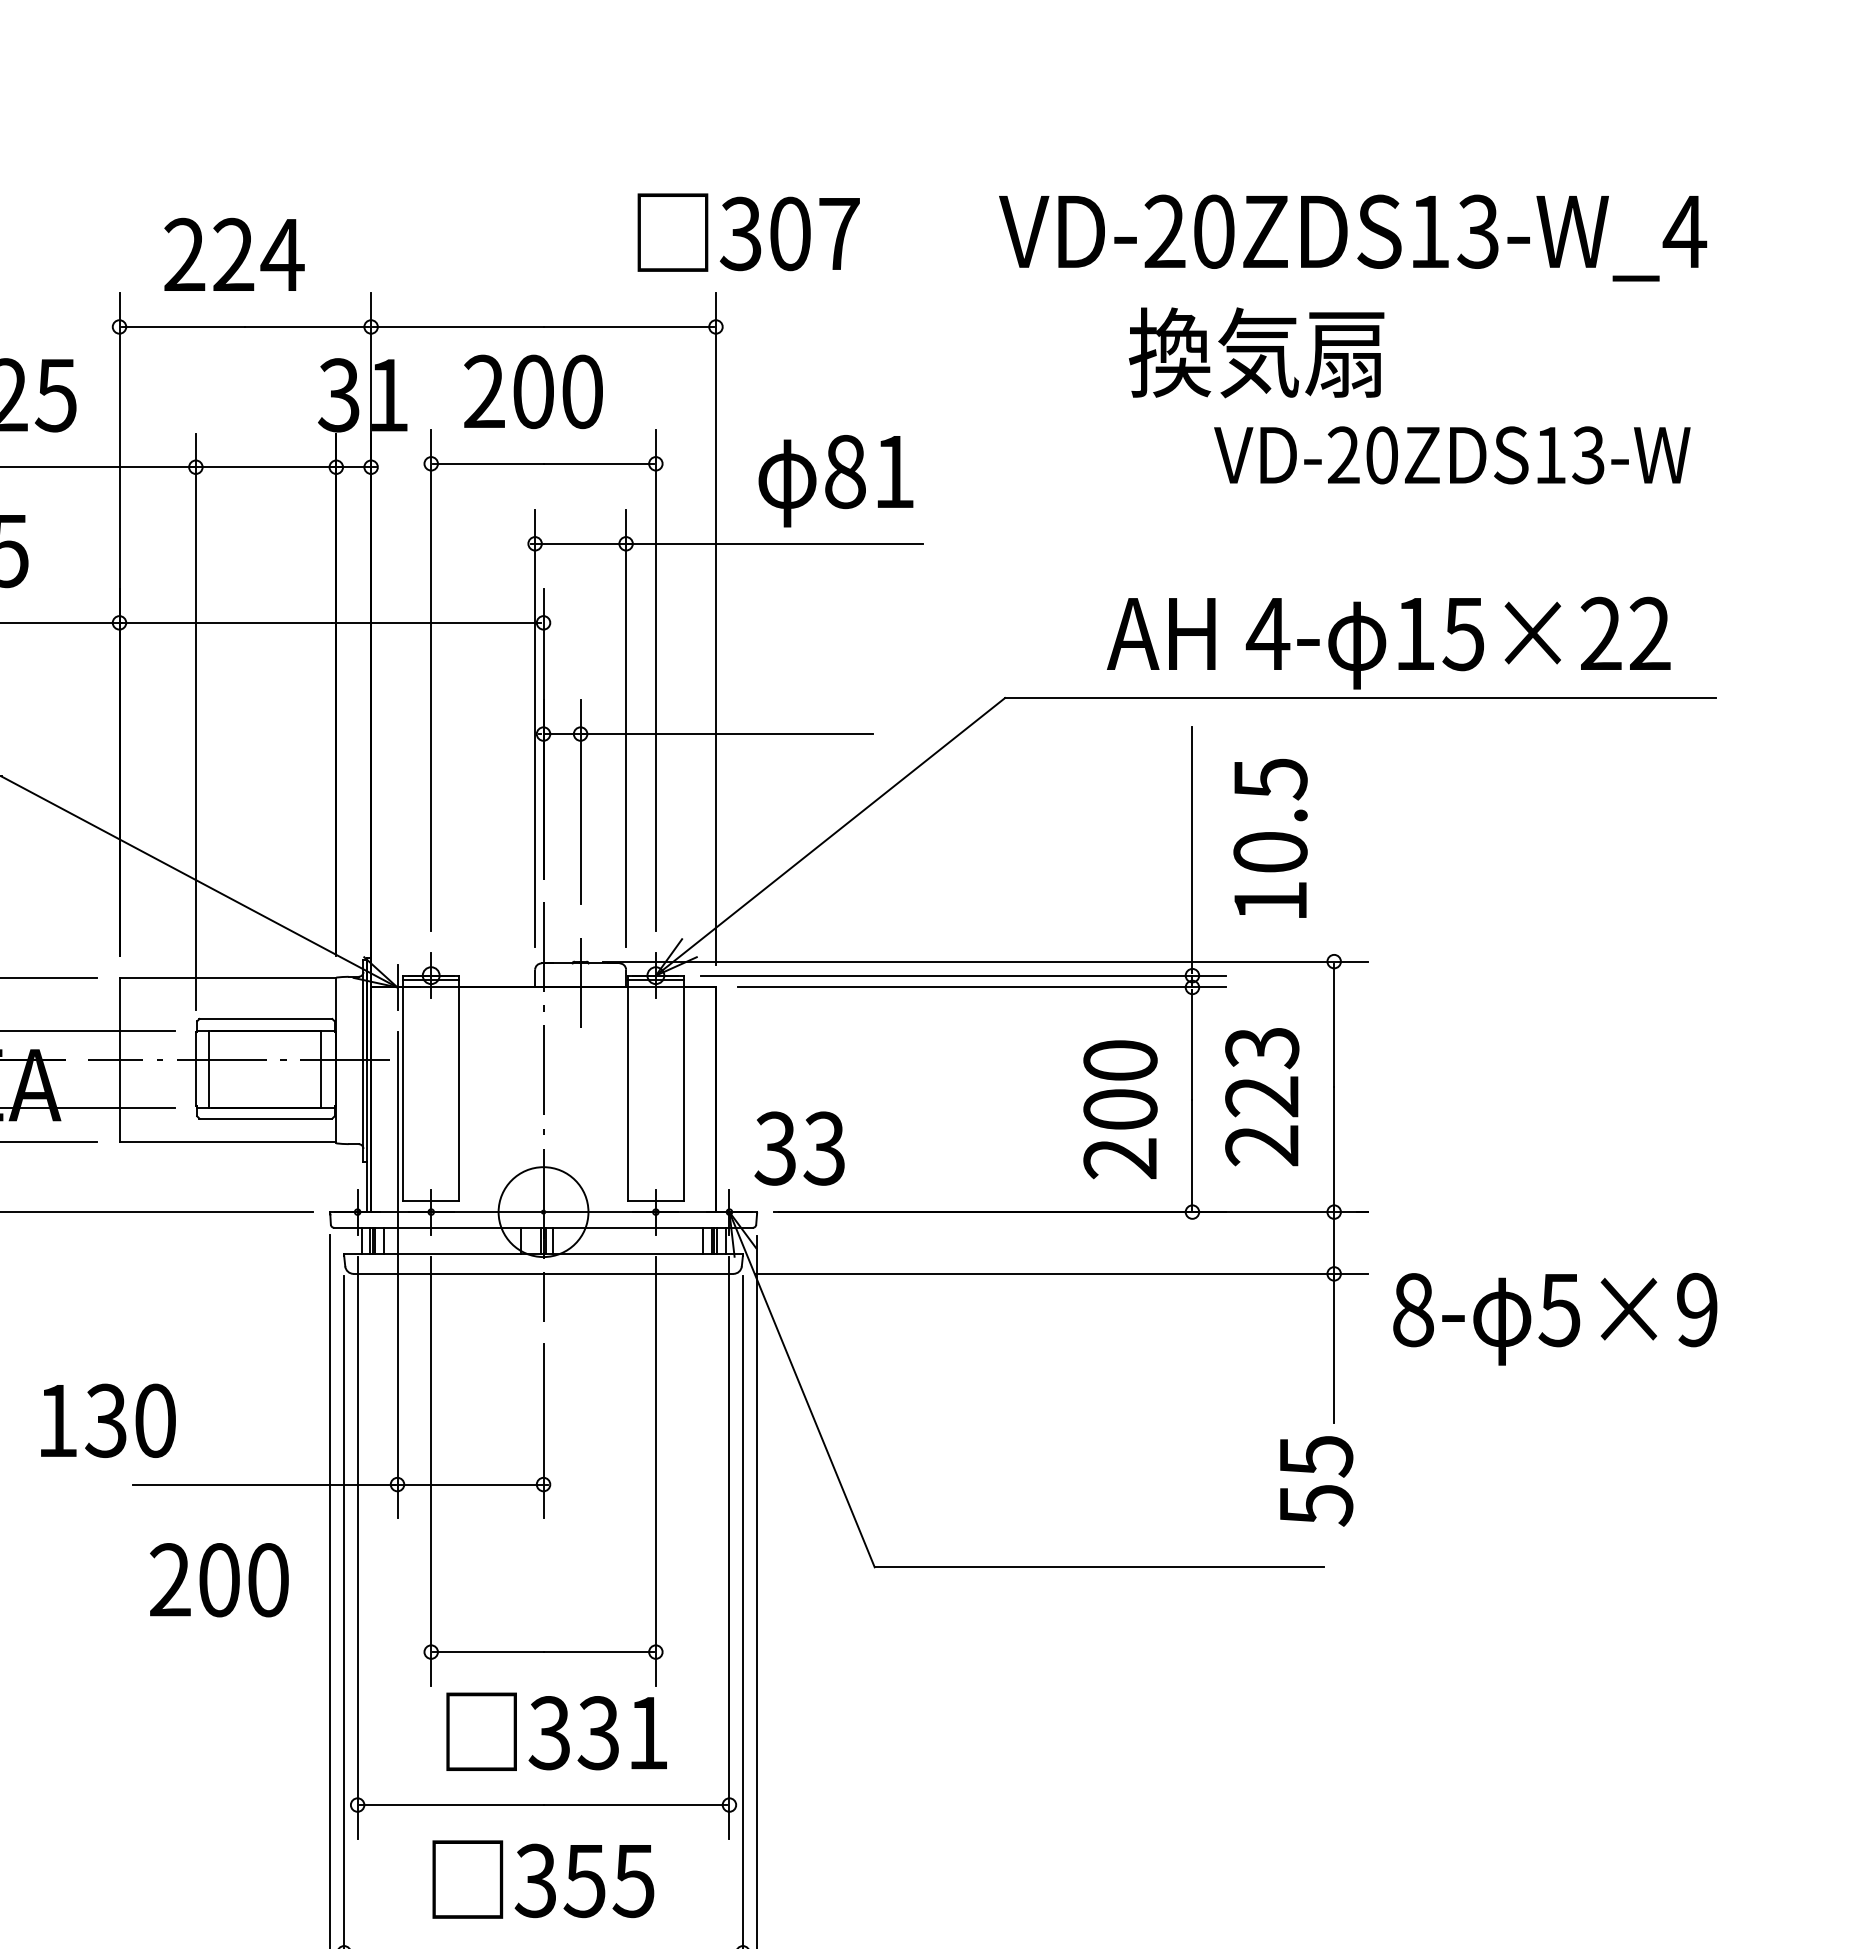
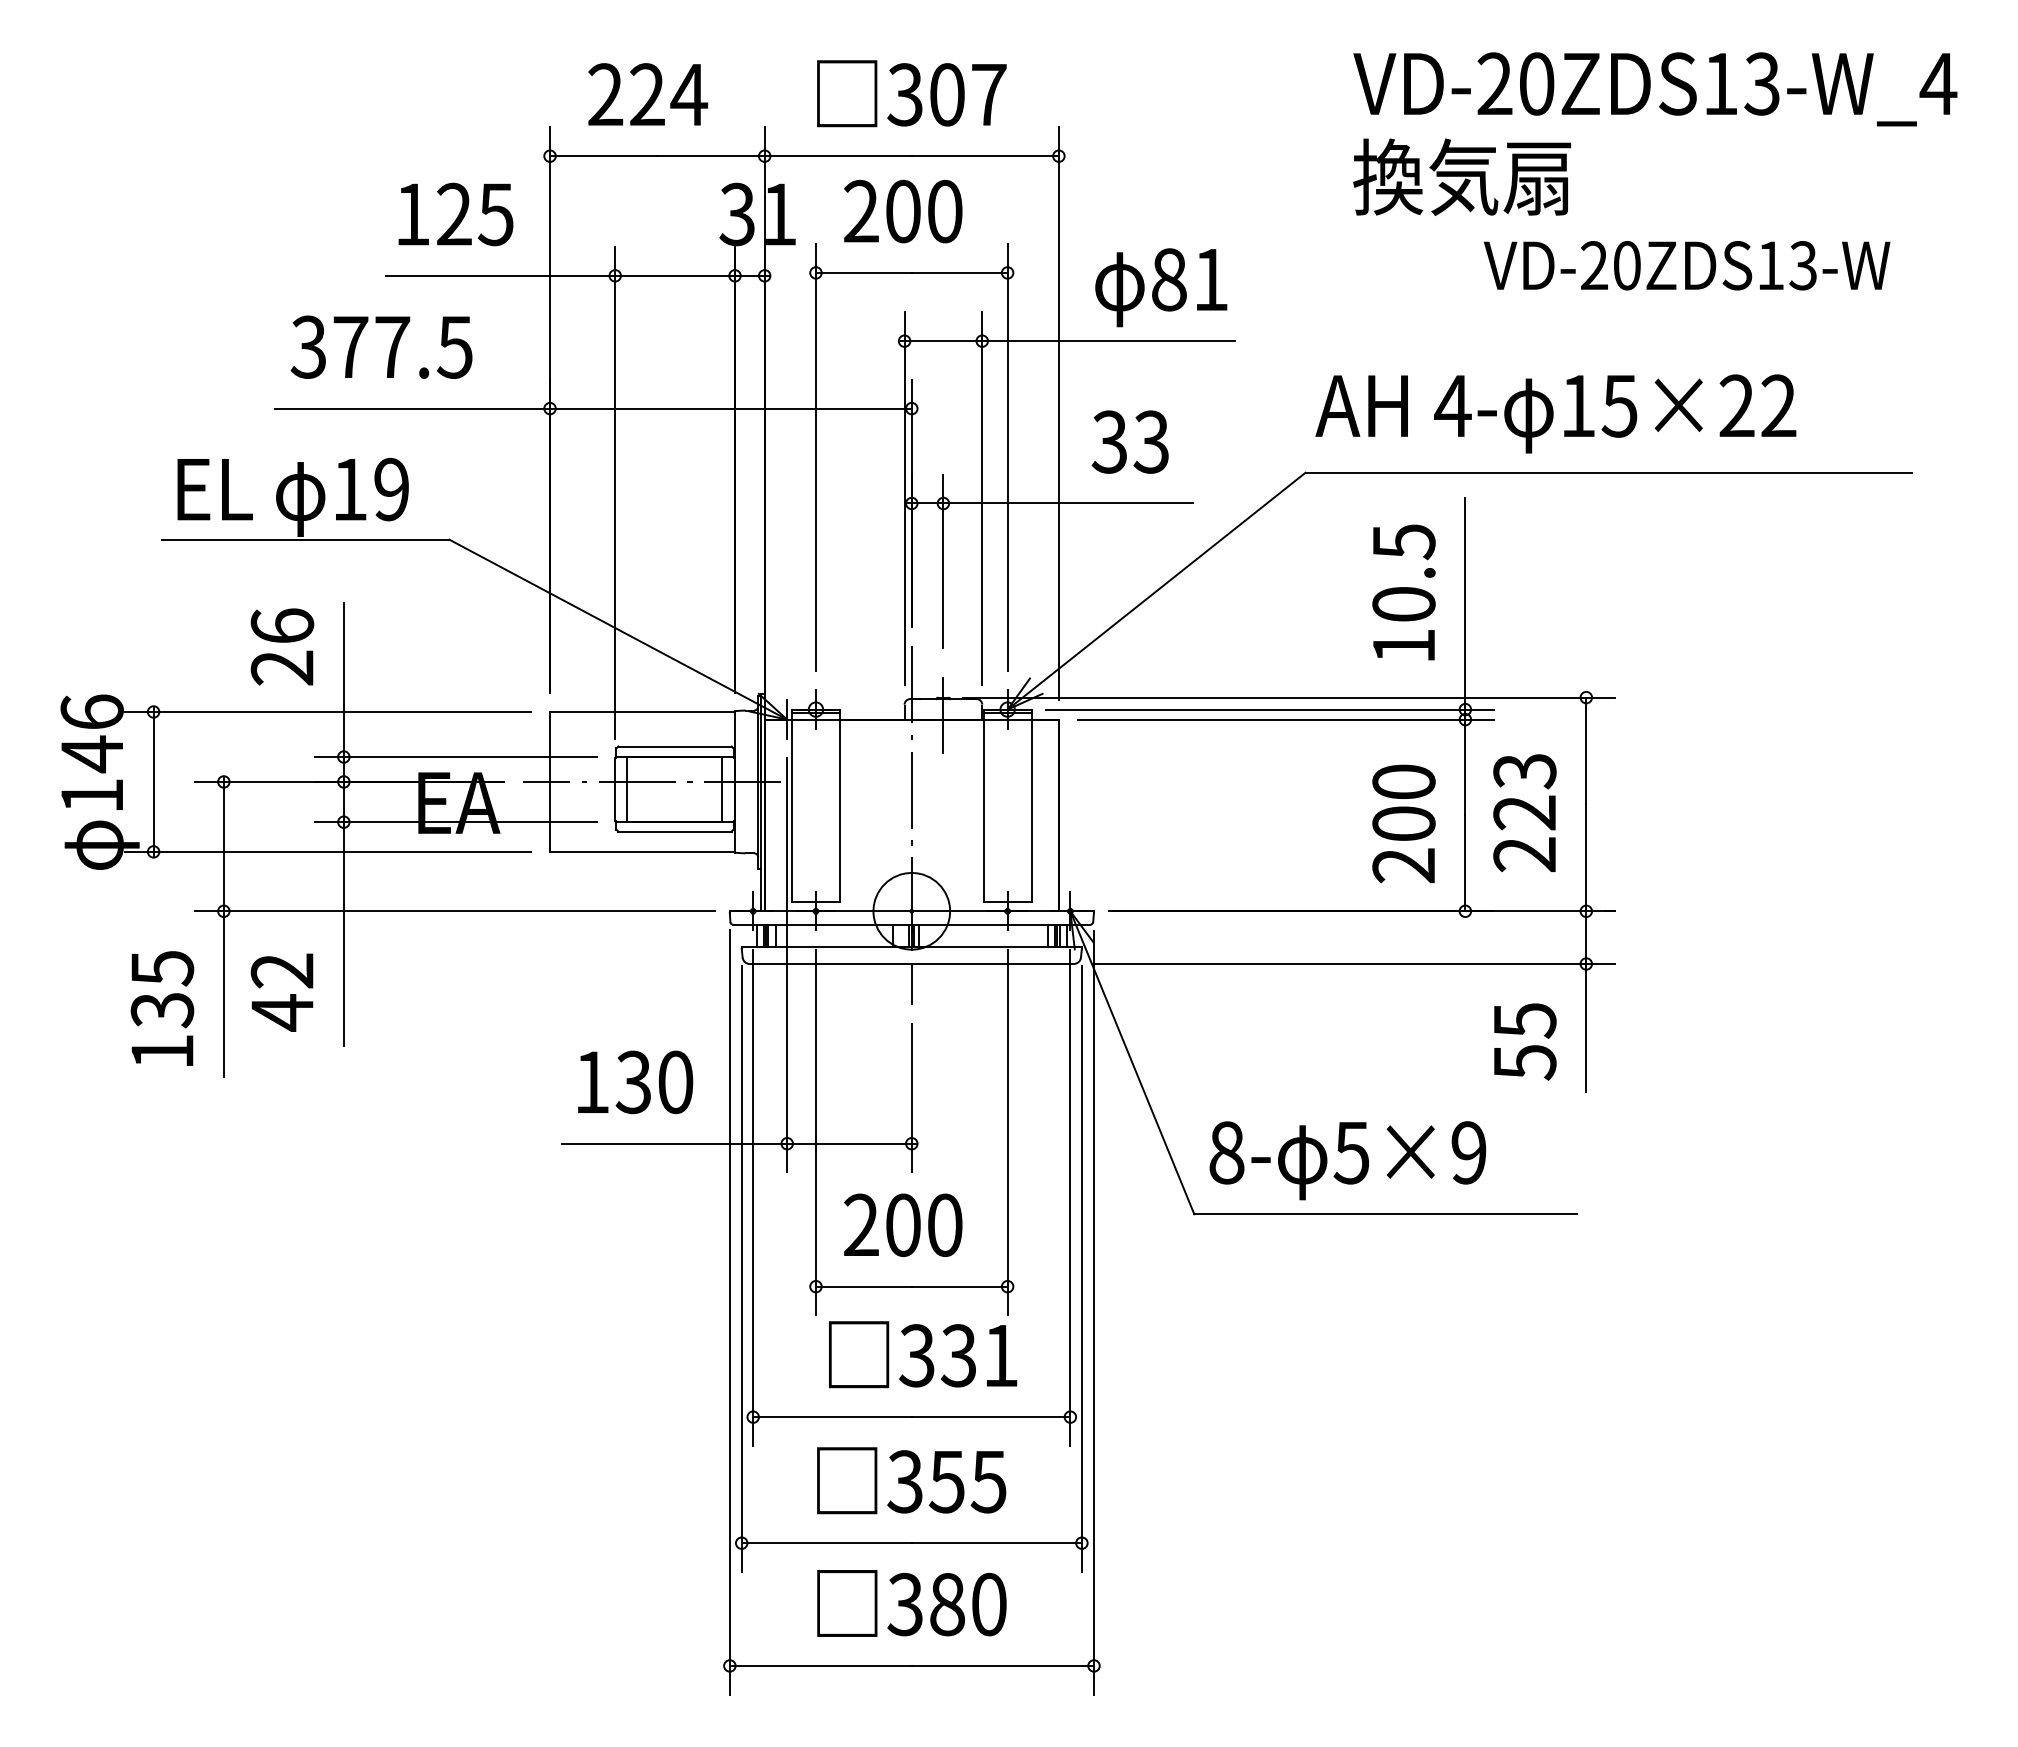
text: (748, 232) -> (911, 93), moved
text: (1353, 238) -> (1655, 89), moved
text: (1255, 351) -> (1461, 176), moved
text: (1388, 642) -> (1555, 413), moved
text: (1269, 838) -> (1403, 592), moved
text: (798, 1147) -> (1129, 441), moved
text: (1554, 1319) -> (1347, 1160), moved
text: (108, 1420) -> (635, 1082), moved
text: (1316, 1480) -> (1525, 1041), moved
text: (219, 1579) -> (903, 1224), moved

